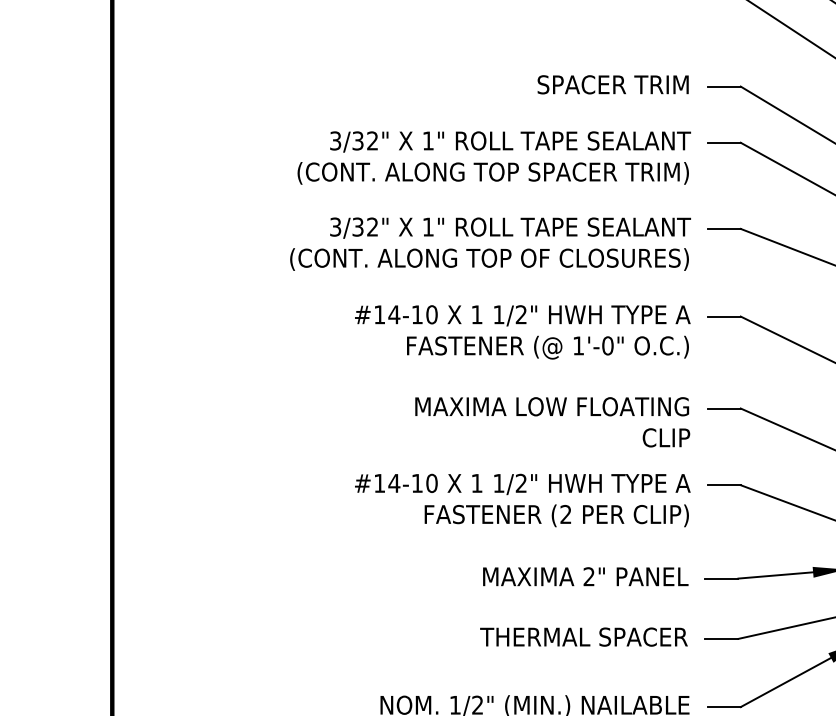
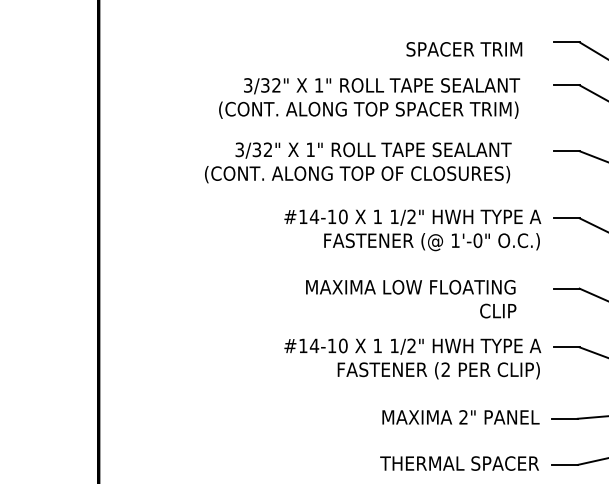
text: (612, 84) -> (463, 49), moved
text: (493, 157) -> (368, 98), moved
text: (490, 243) -> (358, 162), moved
text: (552, 422) -> (411, 299), moved

